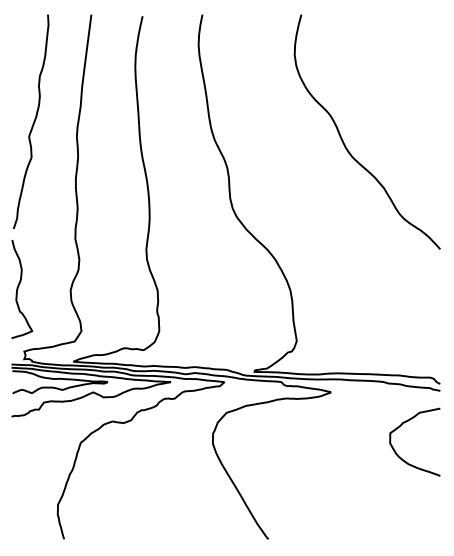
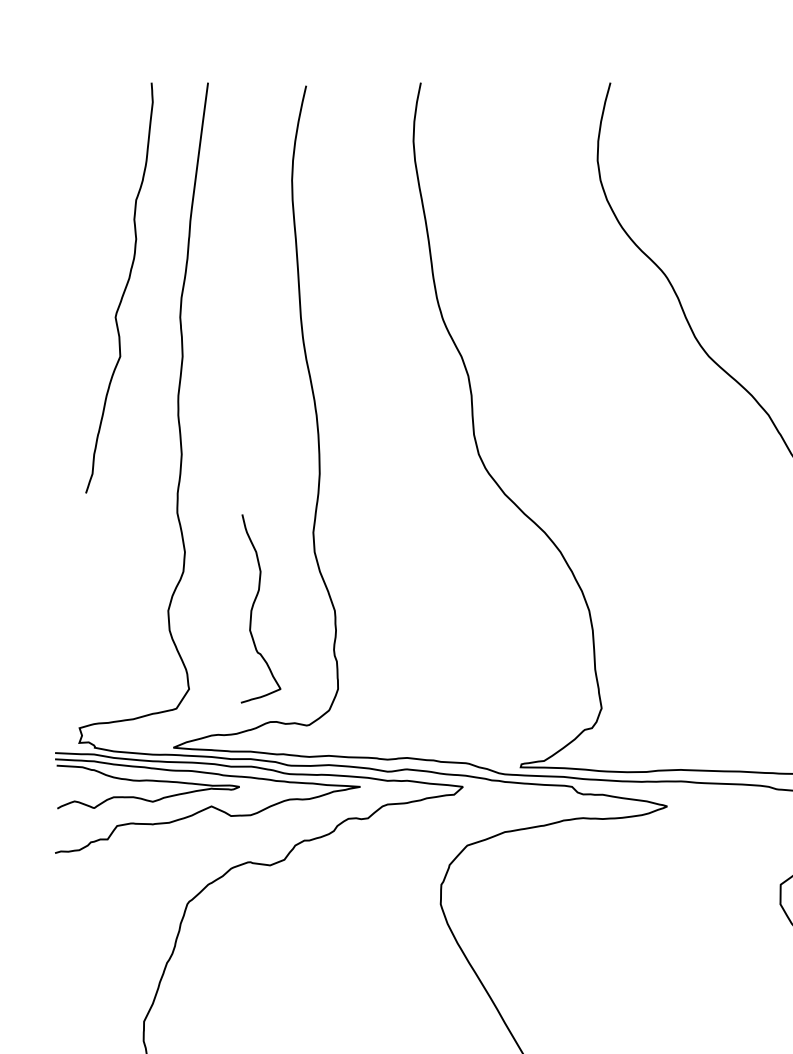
curve: (33, 121) -> (123, 287), moved
curve: (18, 289) -> (254, 609), moved

